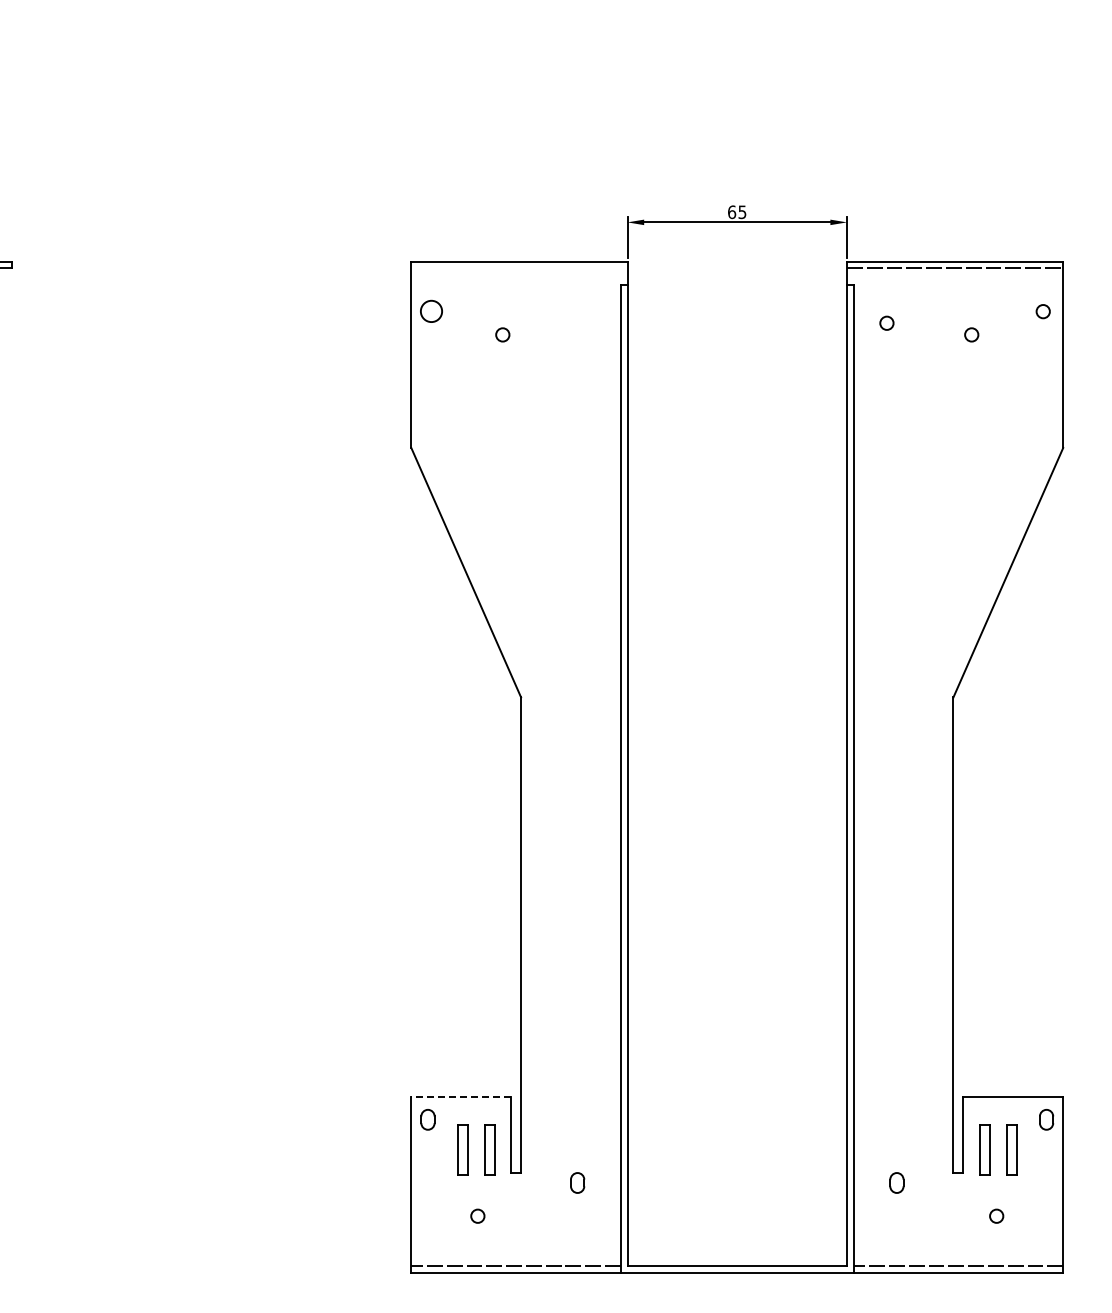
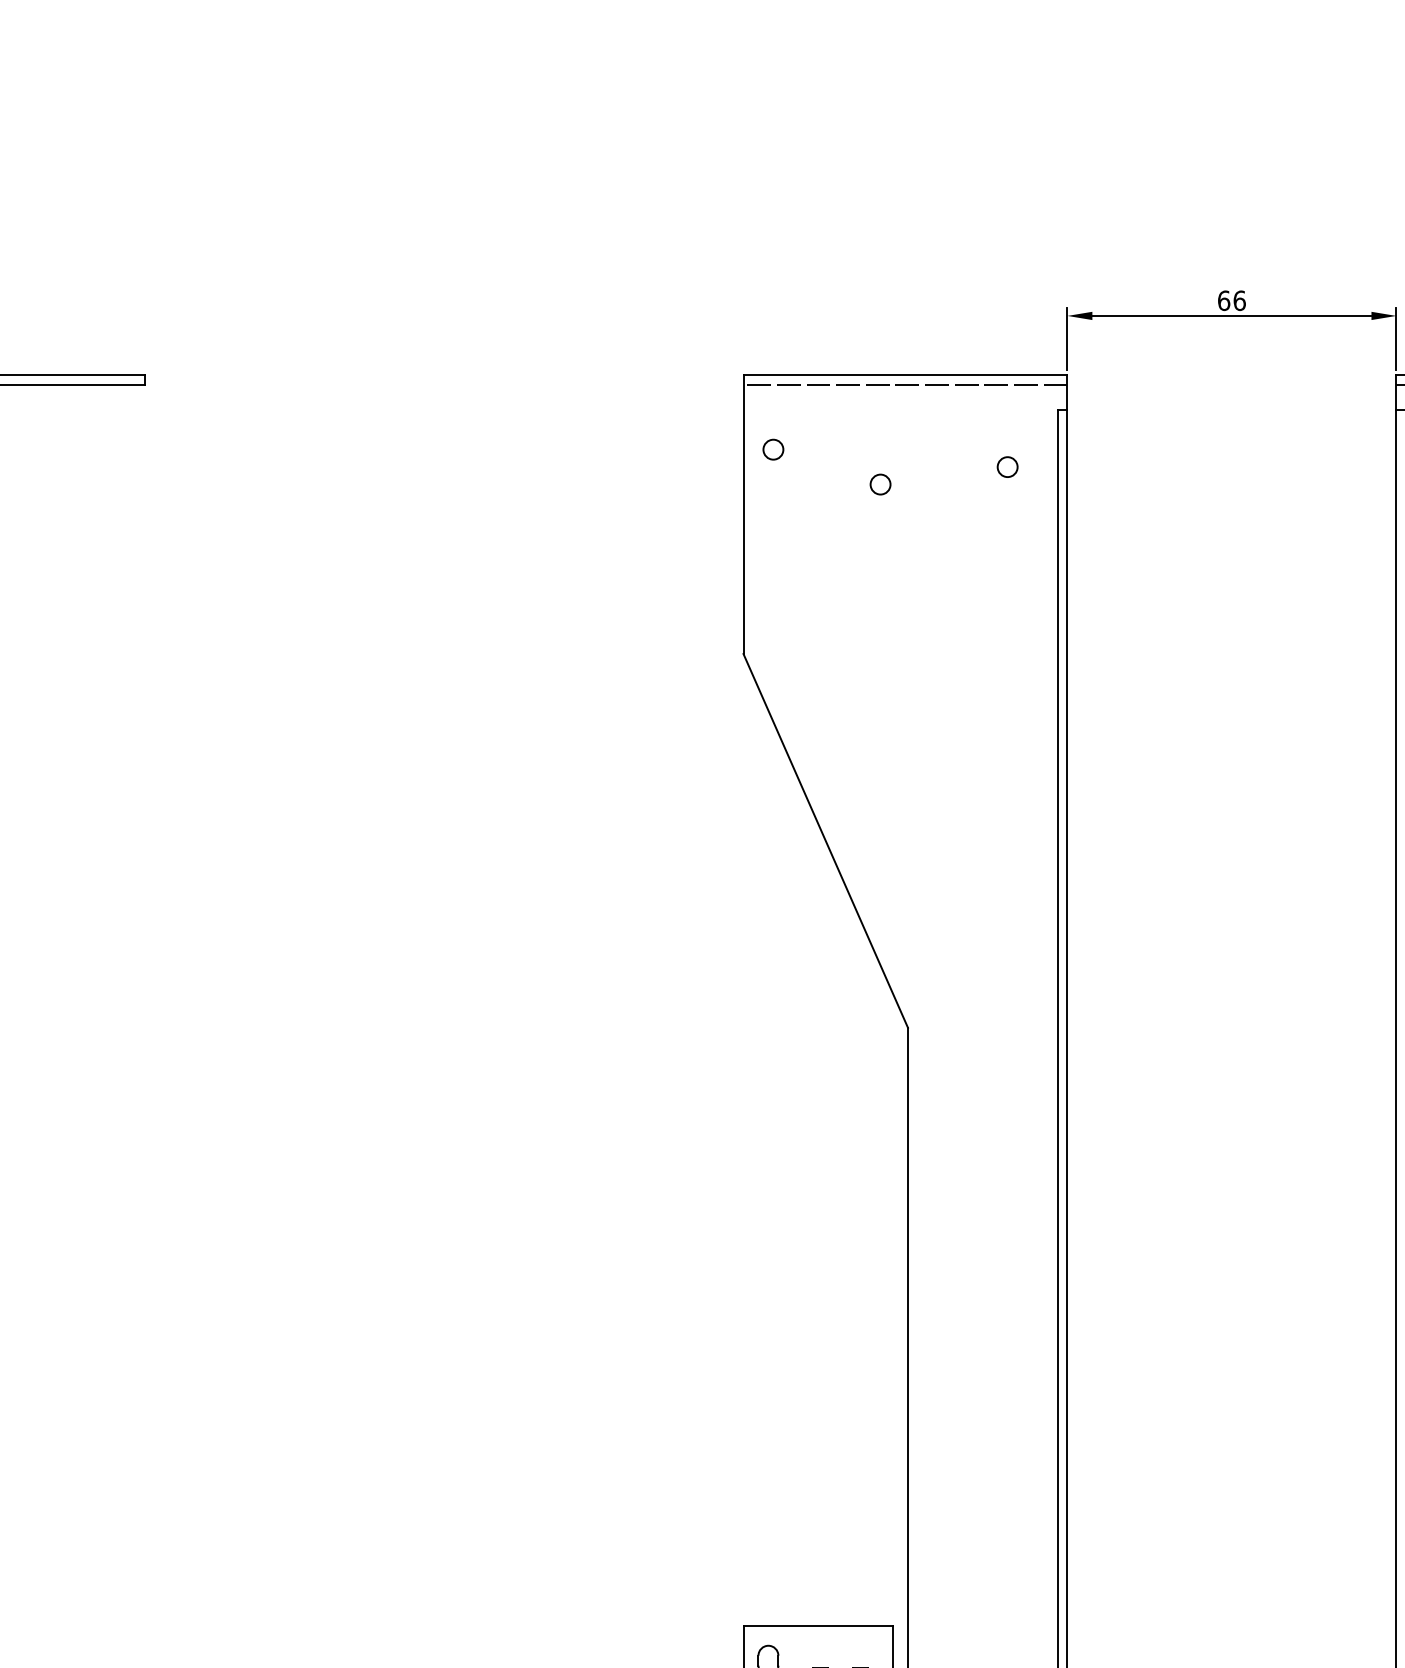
text: (742, 212) -> (1239, 301), 65 -> 66
line: (519, 268) -> (905, 385), added
circle: (430, 311) -> (772, 449), size x0.62
circle: (587, 322) -> (1007, 465), added
line: (461, 1096) -> (818, 1625), dashed -> solid

